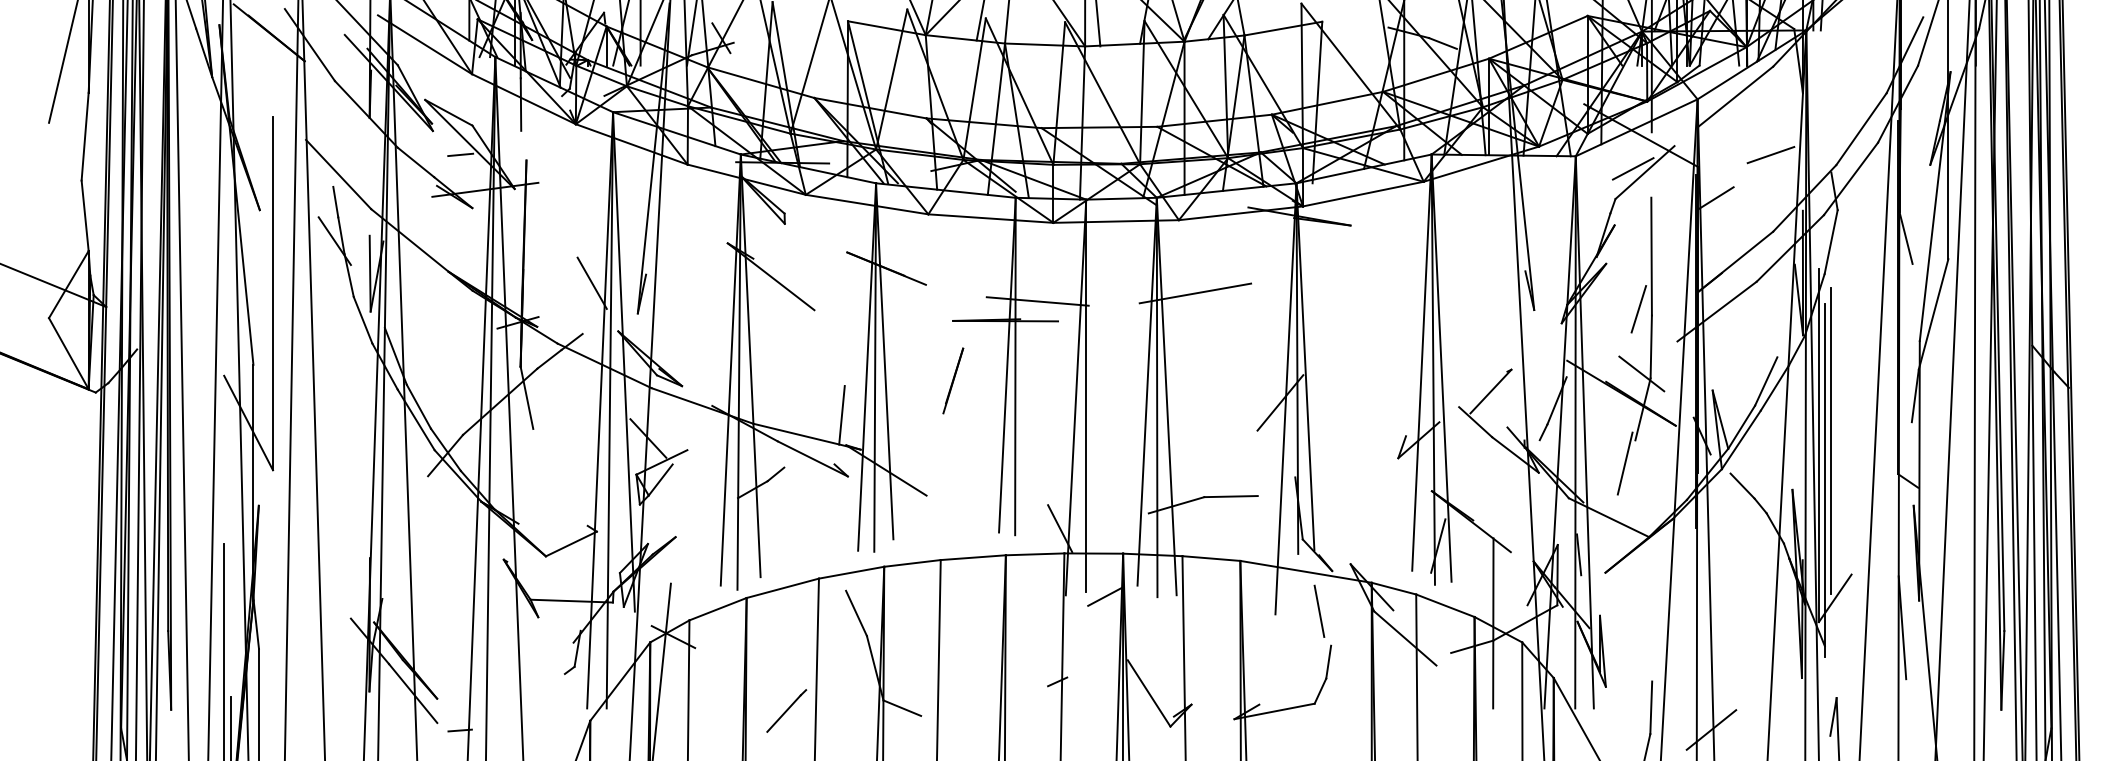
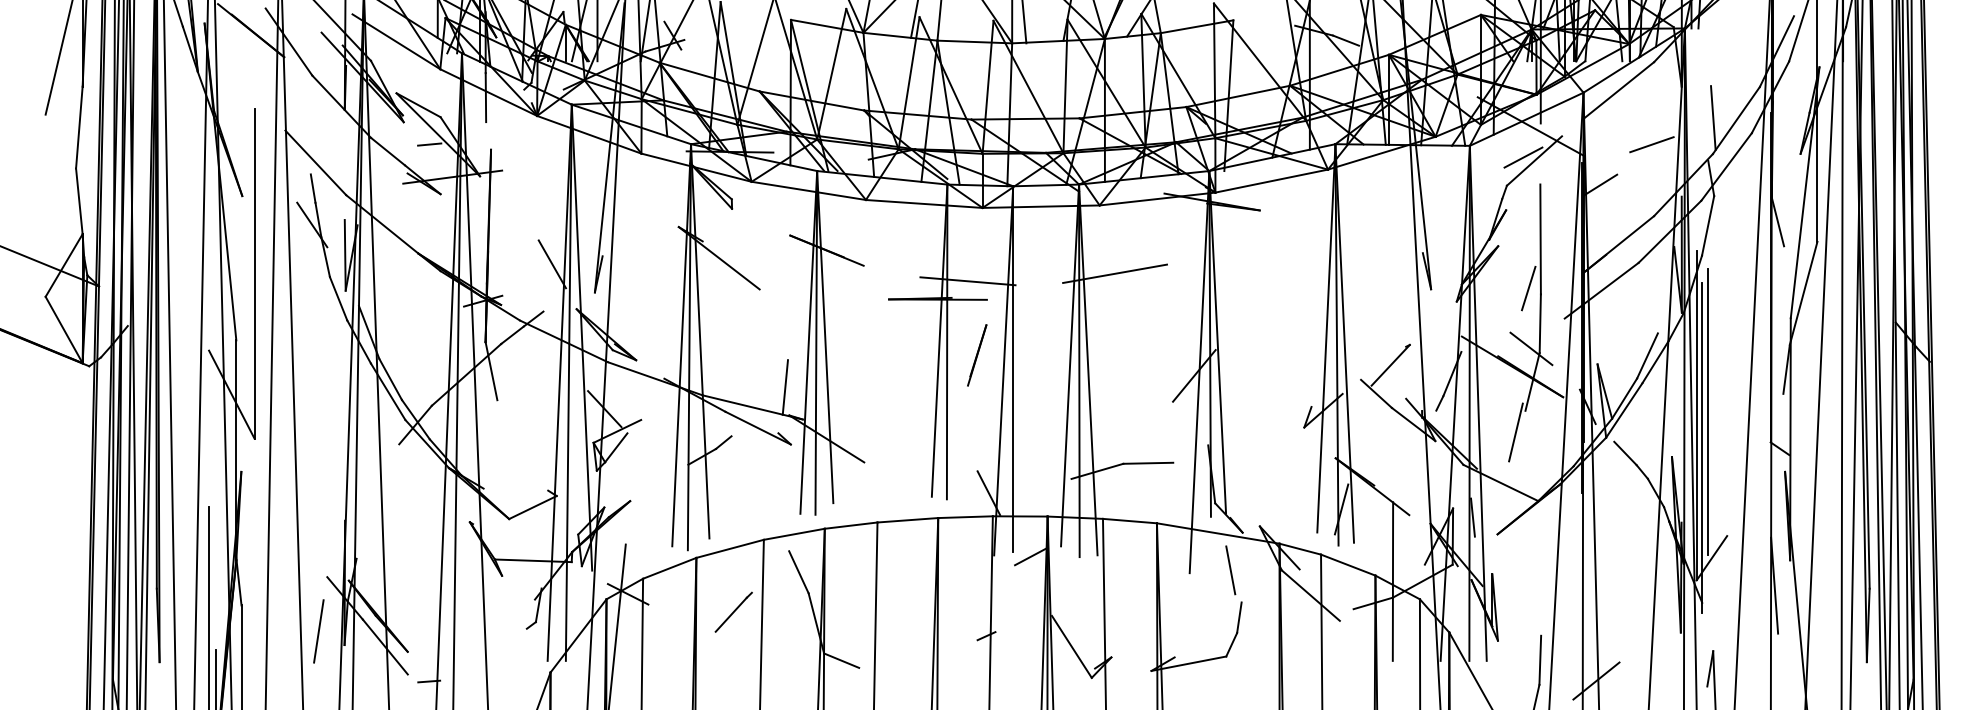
line: (1836, 125) -> (1713, 117), added
line: (953, 381) -> (977, 355), moved
line: (341, 676) -> (318, 631), added
line: (786, 710) -> (733, 611), moved

